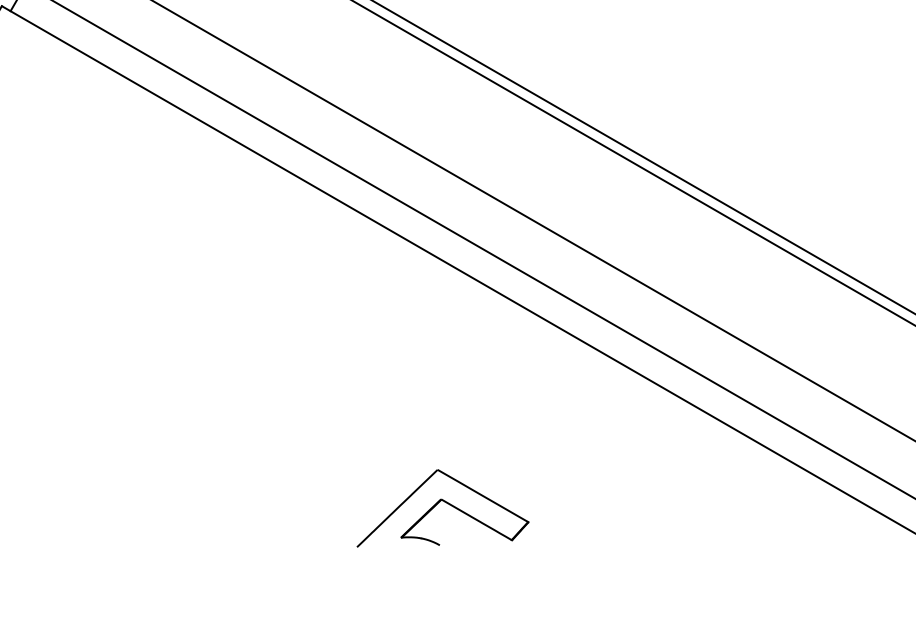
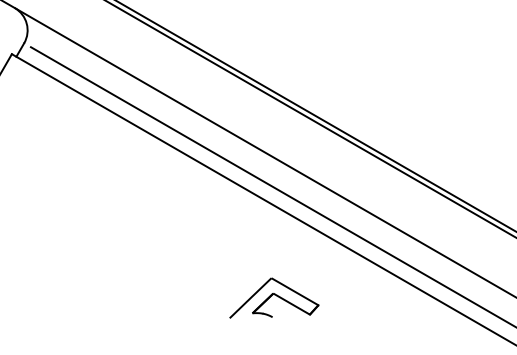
part: (443, 507) -> (274, 297), moved

